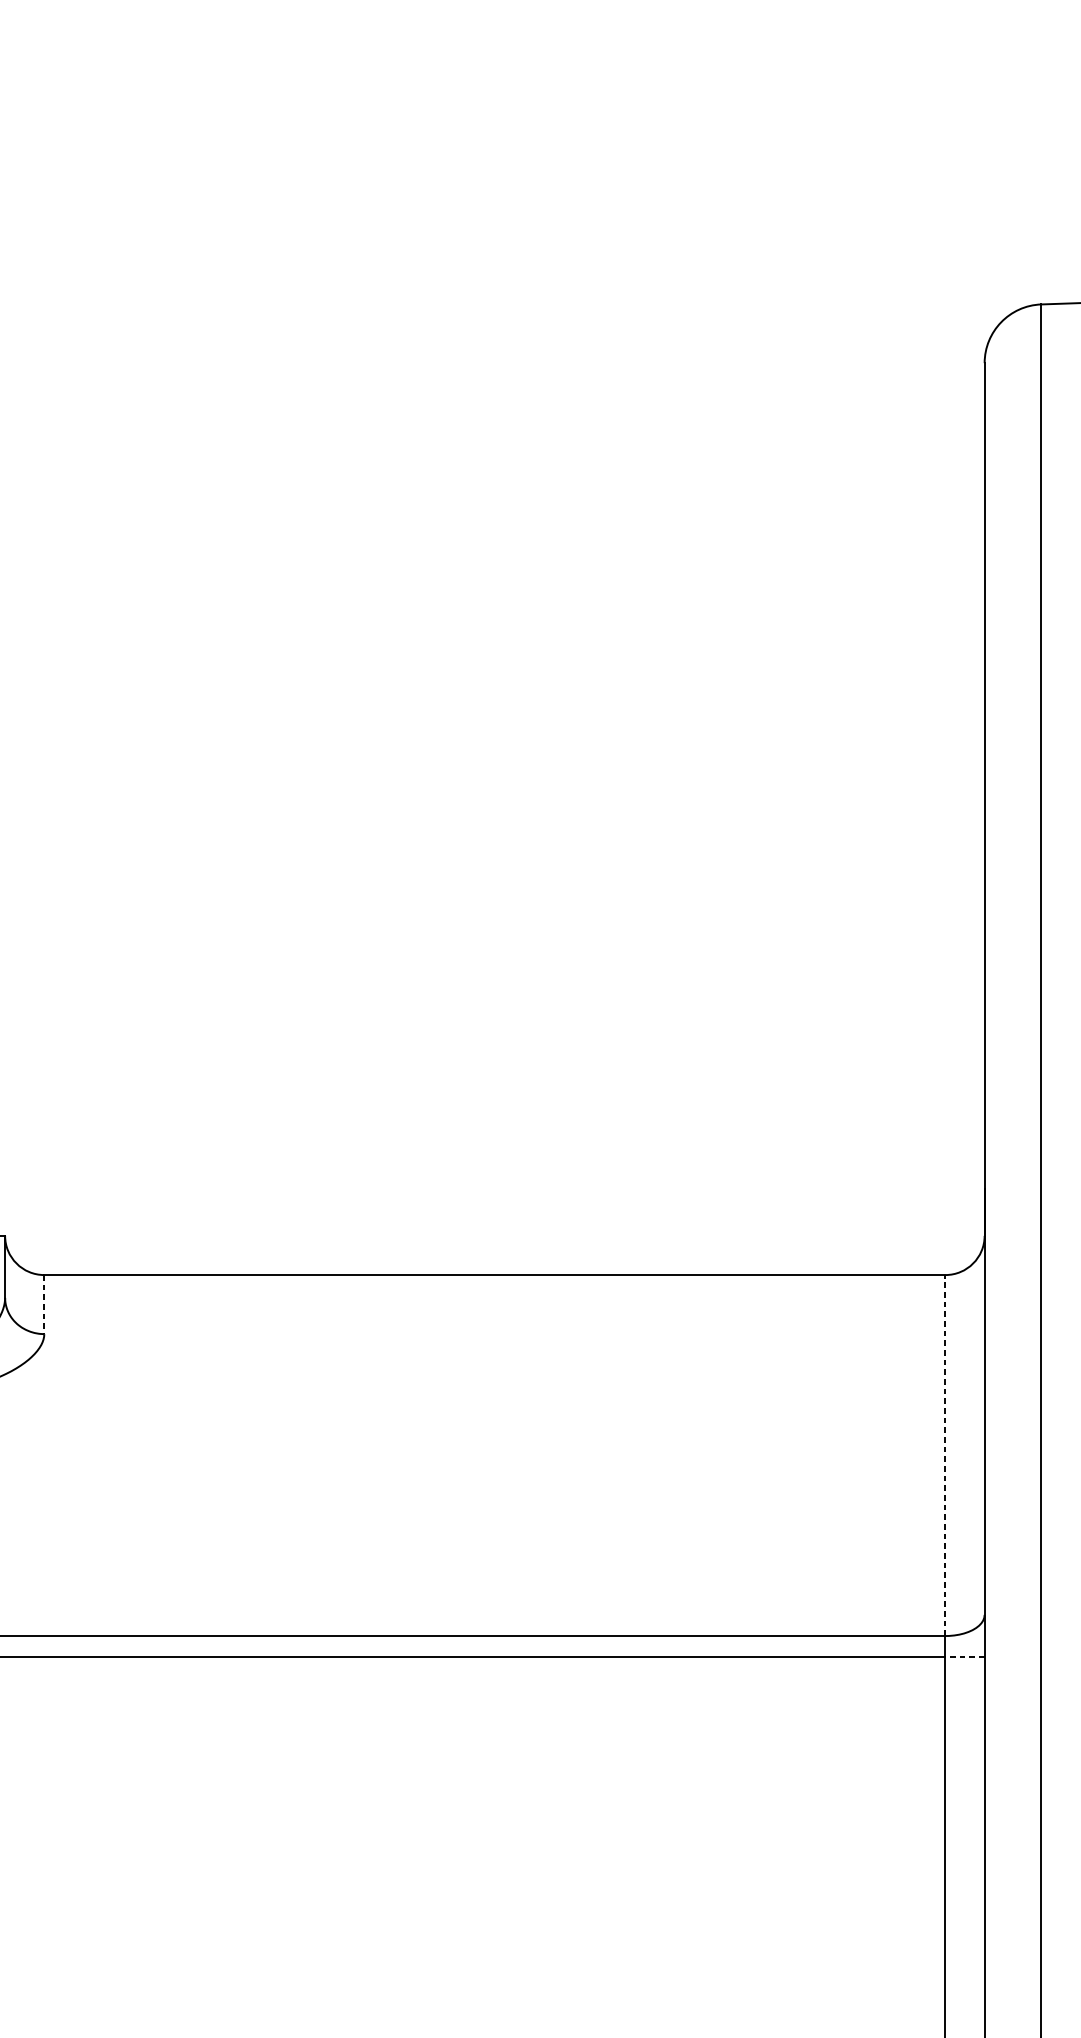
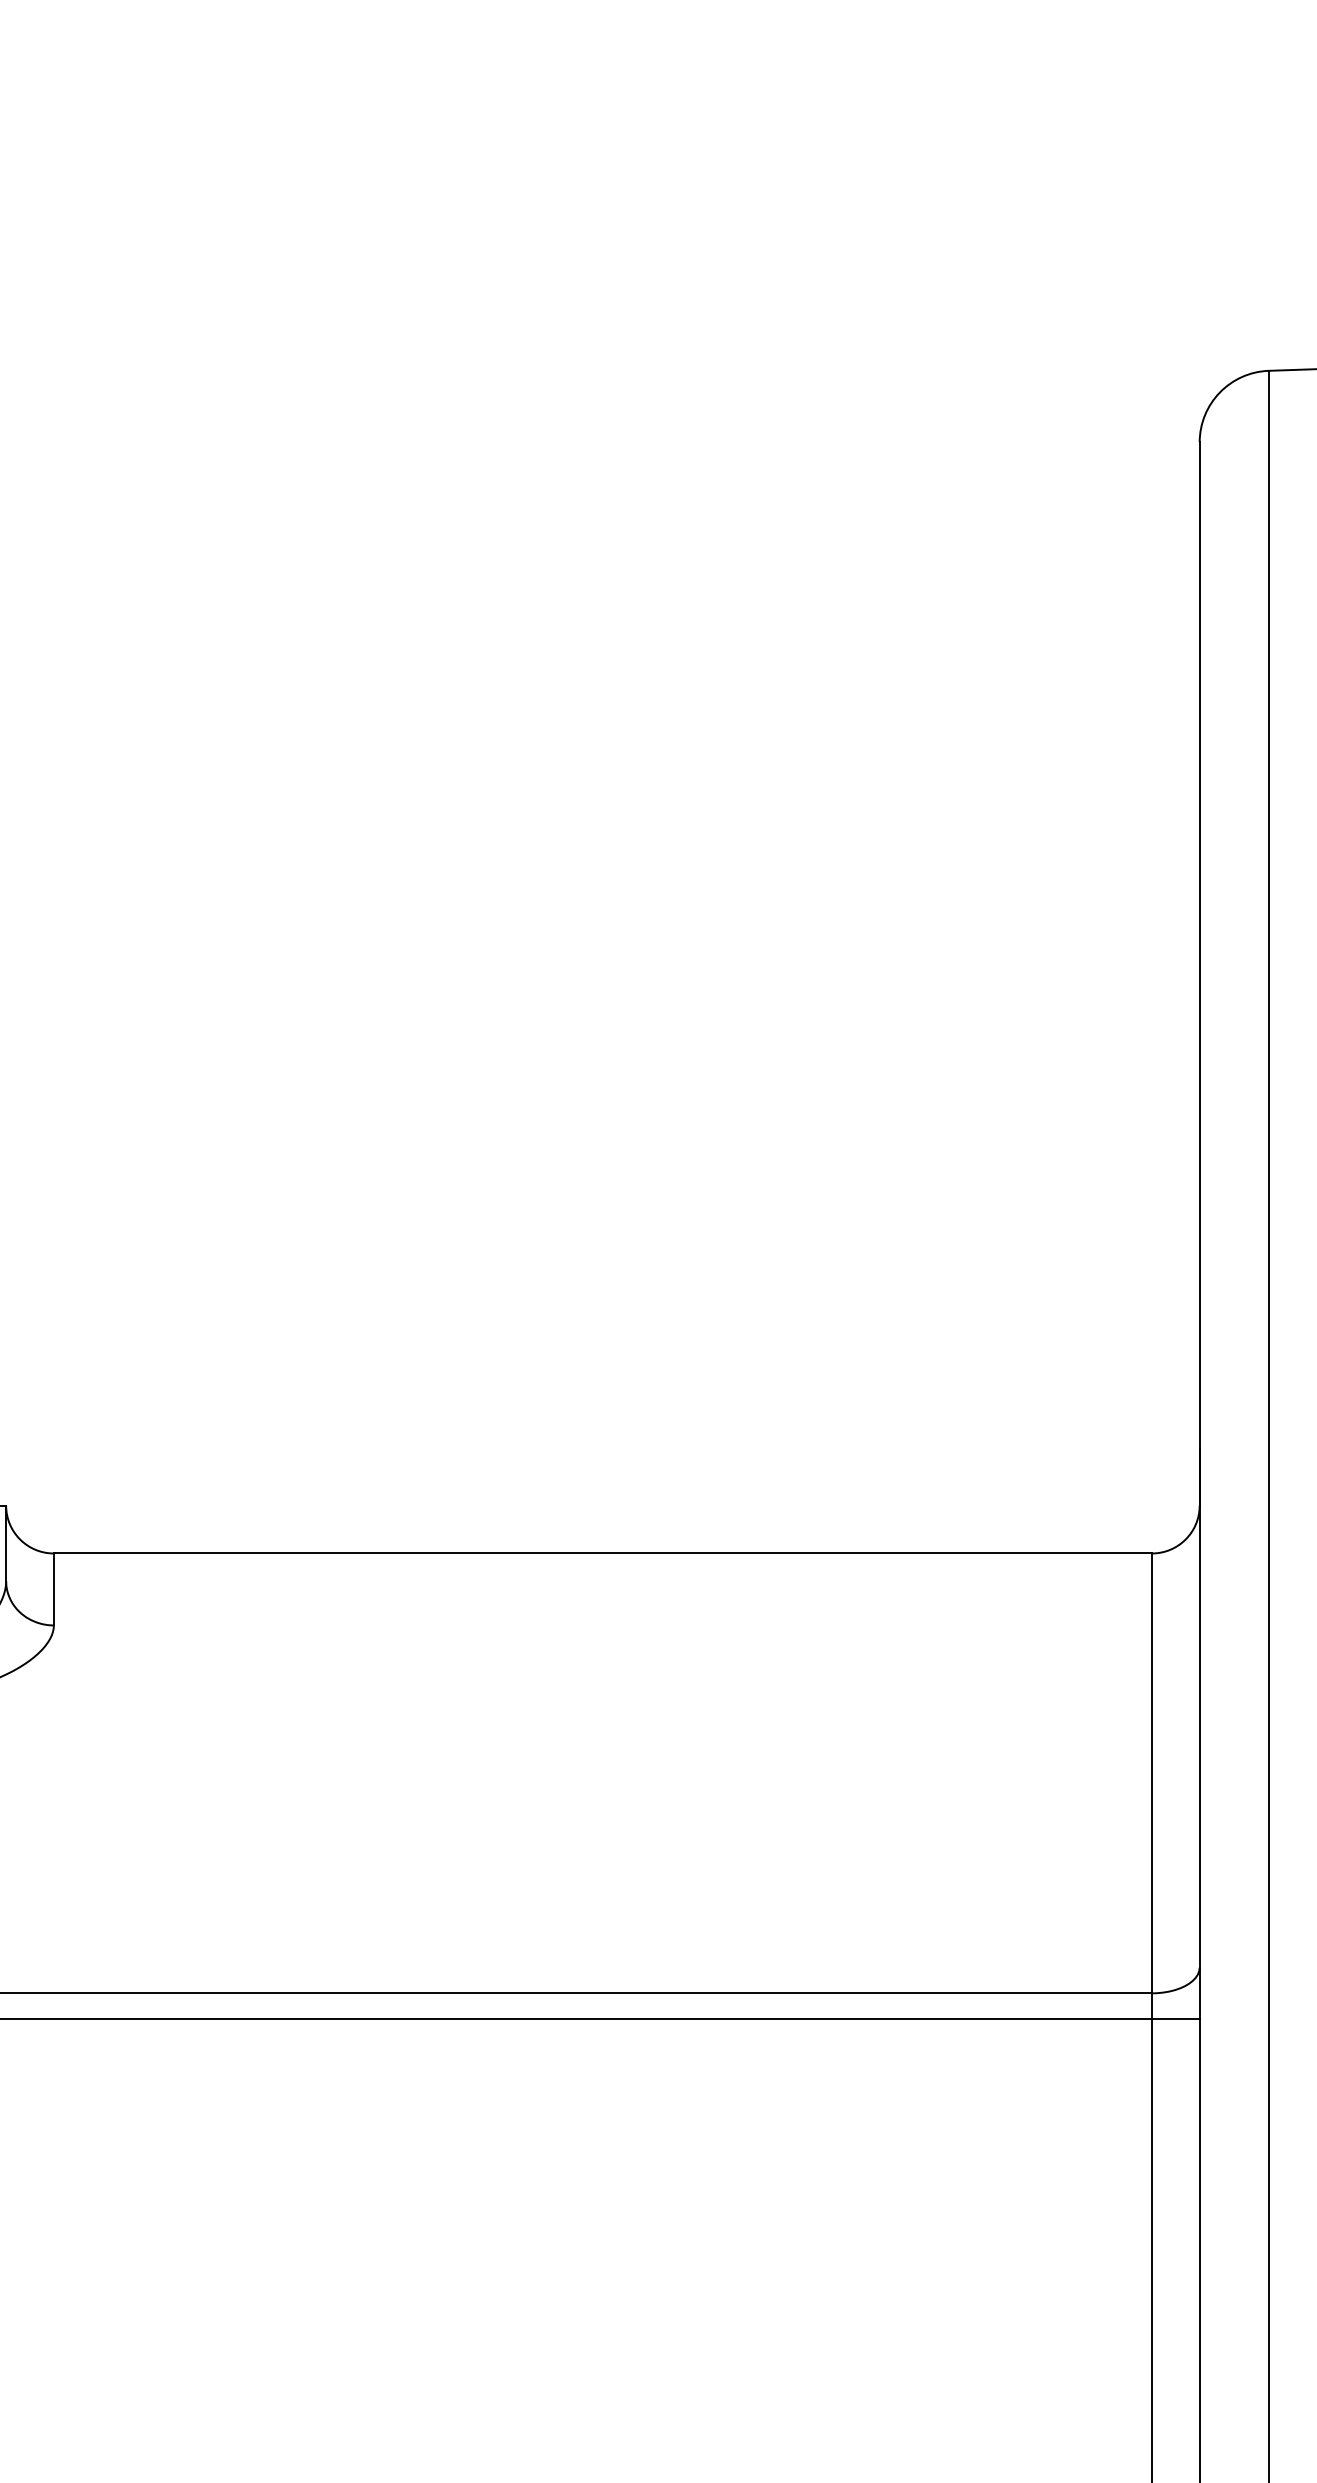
line: (43, 1304) -> (53, 1589), dashed -> solid
line: (945, 1455) -> (1151, 1773), dashed -> solid
line: (964, 1657) -> (1175, 2019), dashed -> solid

